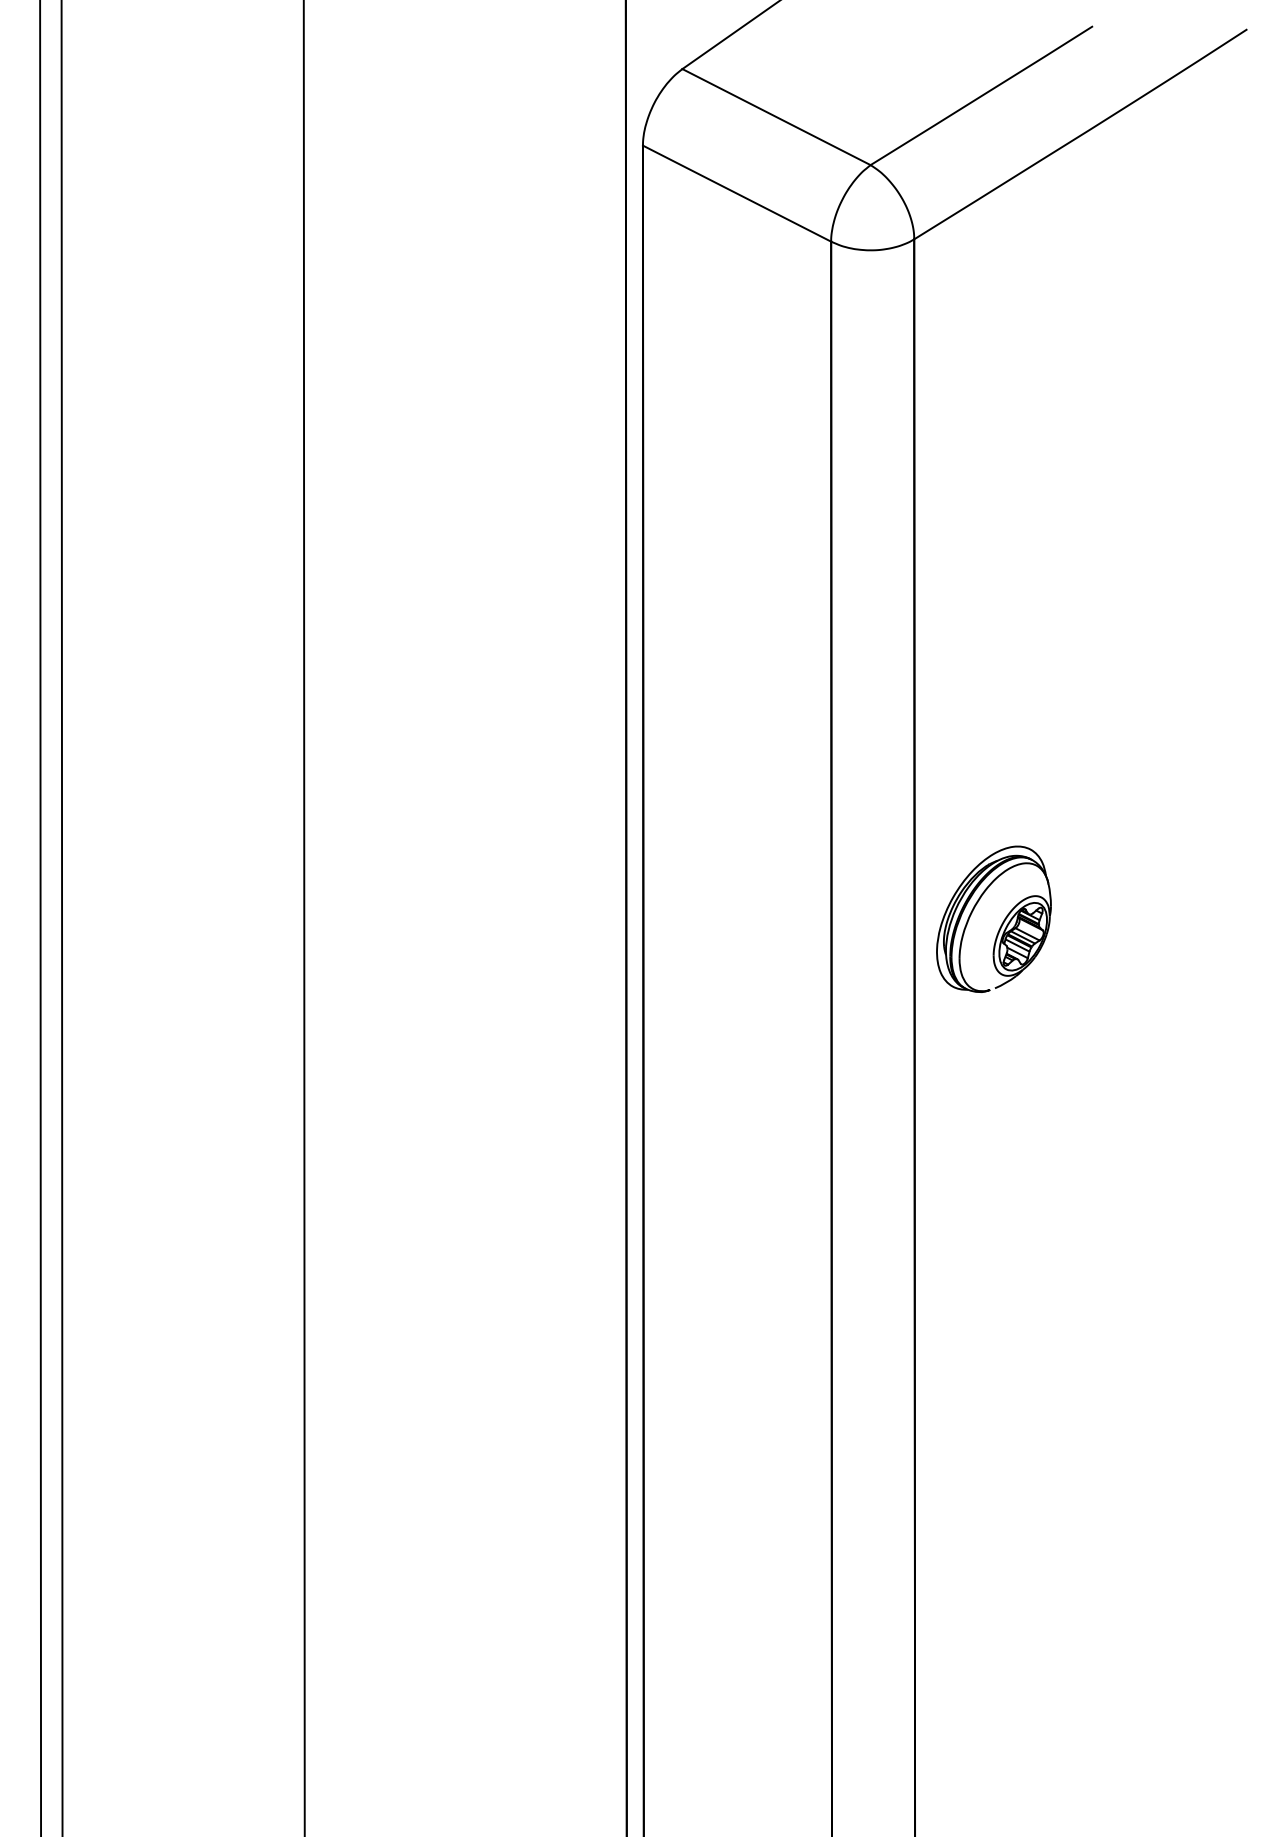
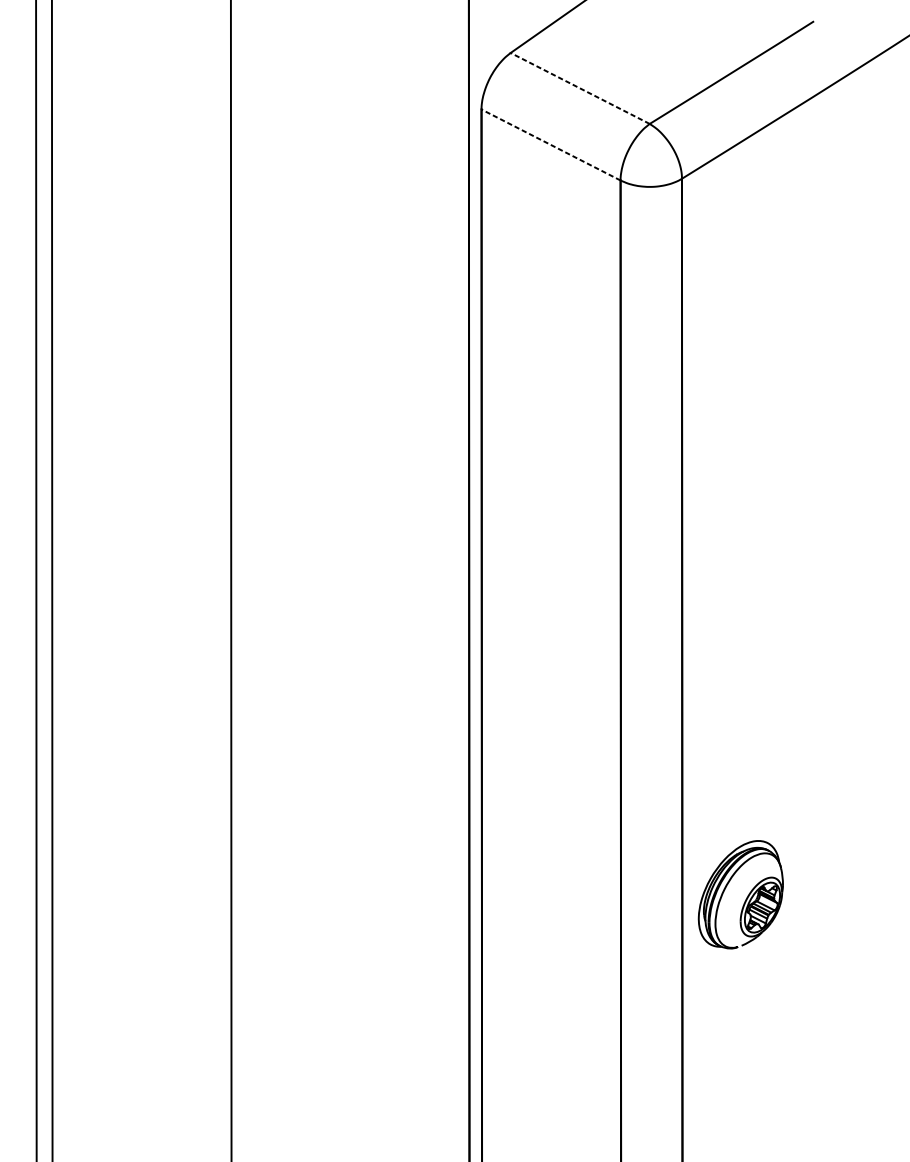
line: (776, 117) -> (580, 88), solid -> dashed
line: (737, 193) -> (551, 144), solid -> dashed
part: (1001, 923) -> (746, 897), moved

